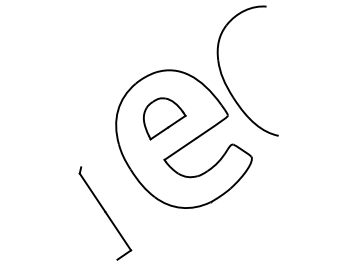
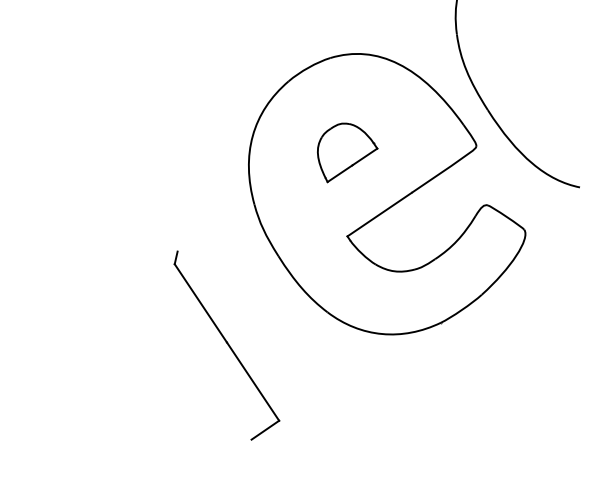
part: (164, 118) -> (347, 152), size x0.7

